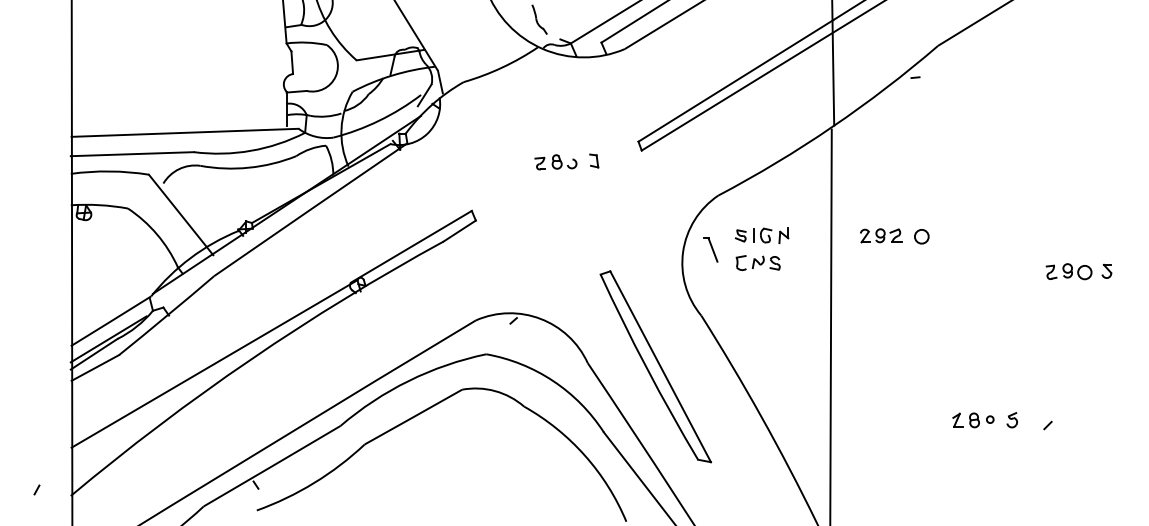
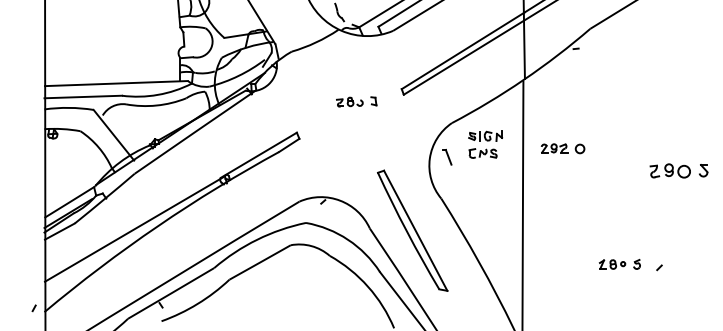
part: (761, 248) -> (485, 144), moved
part: (1078, 270) -> (678, 170), size x1.4
line: (35, 490) -> (33, 308), moved

